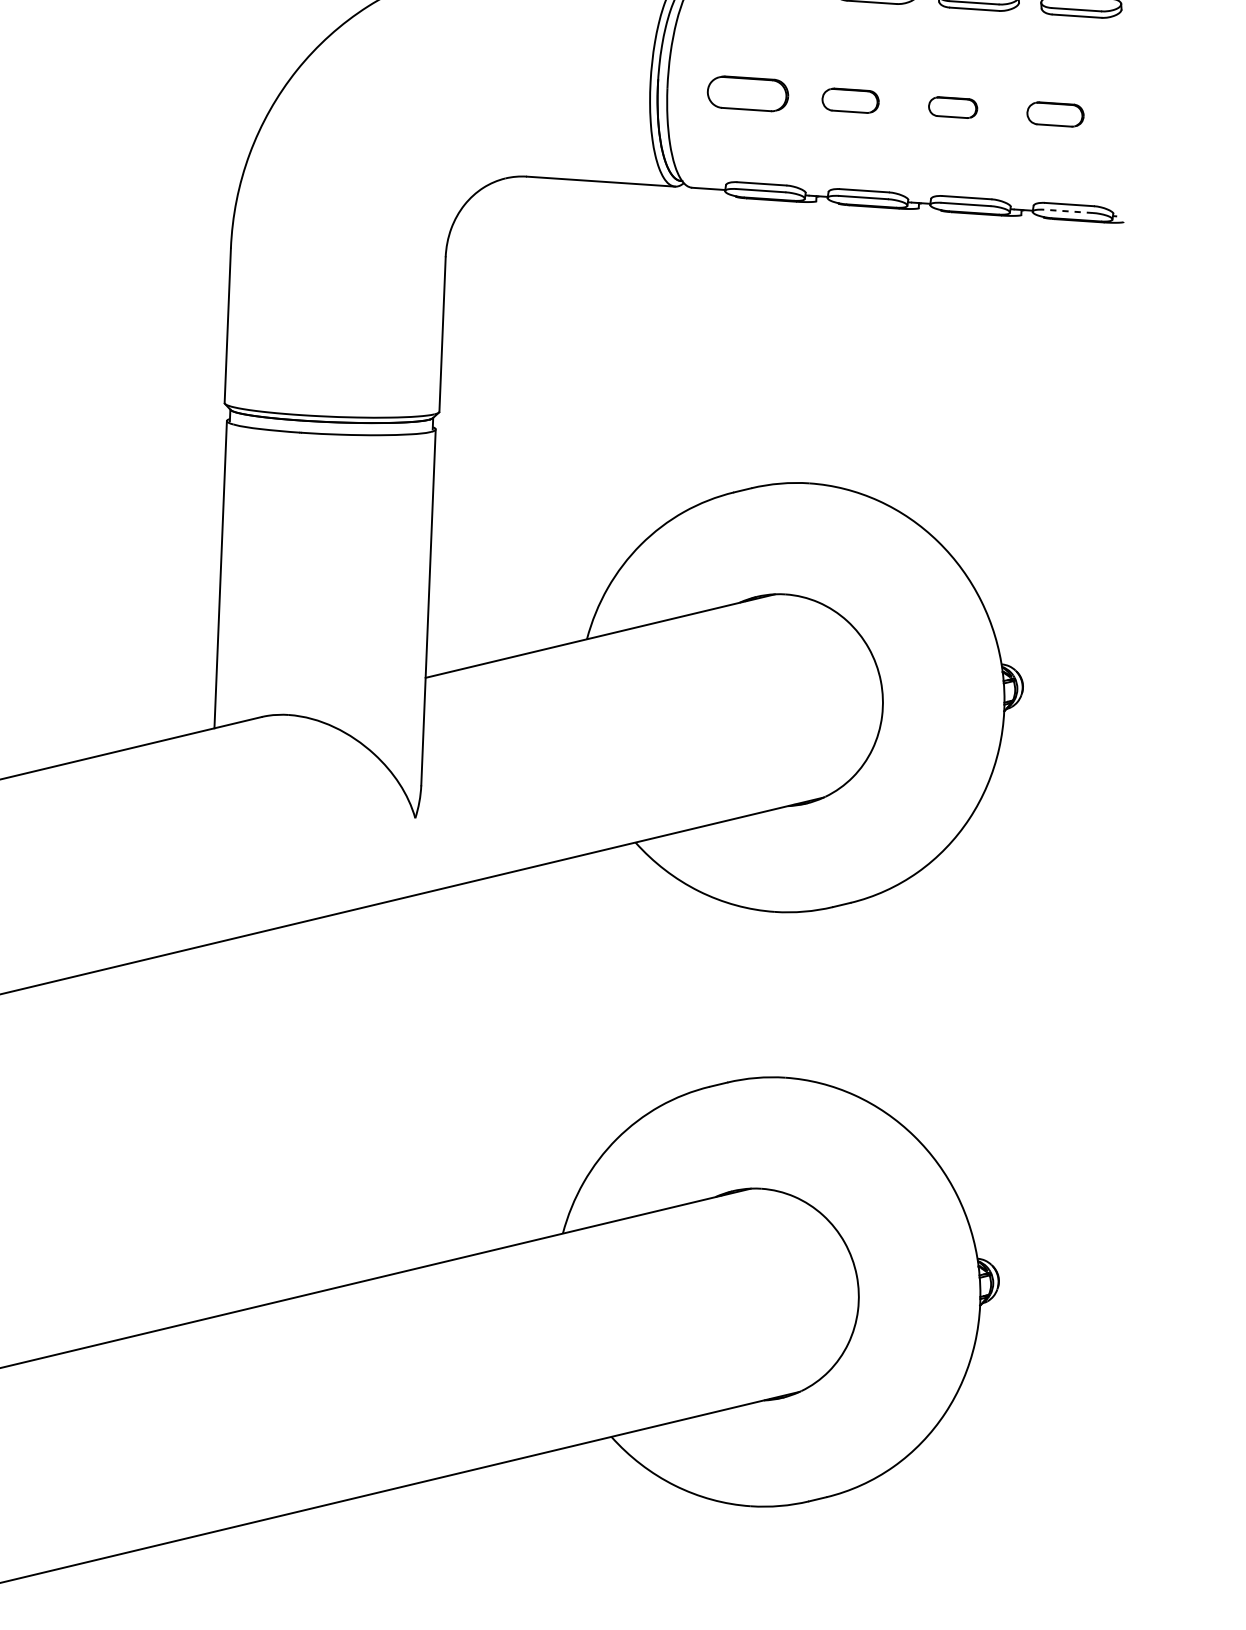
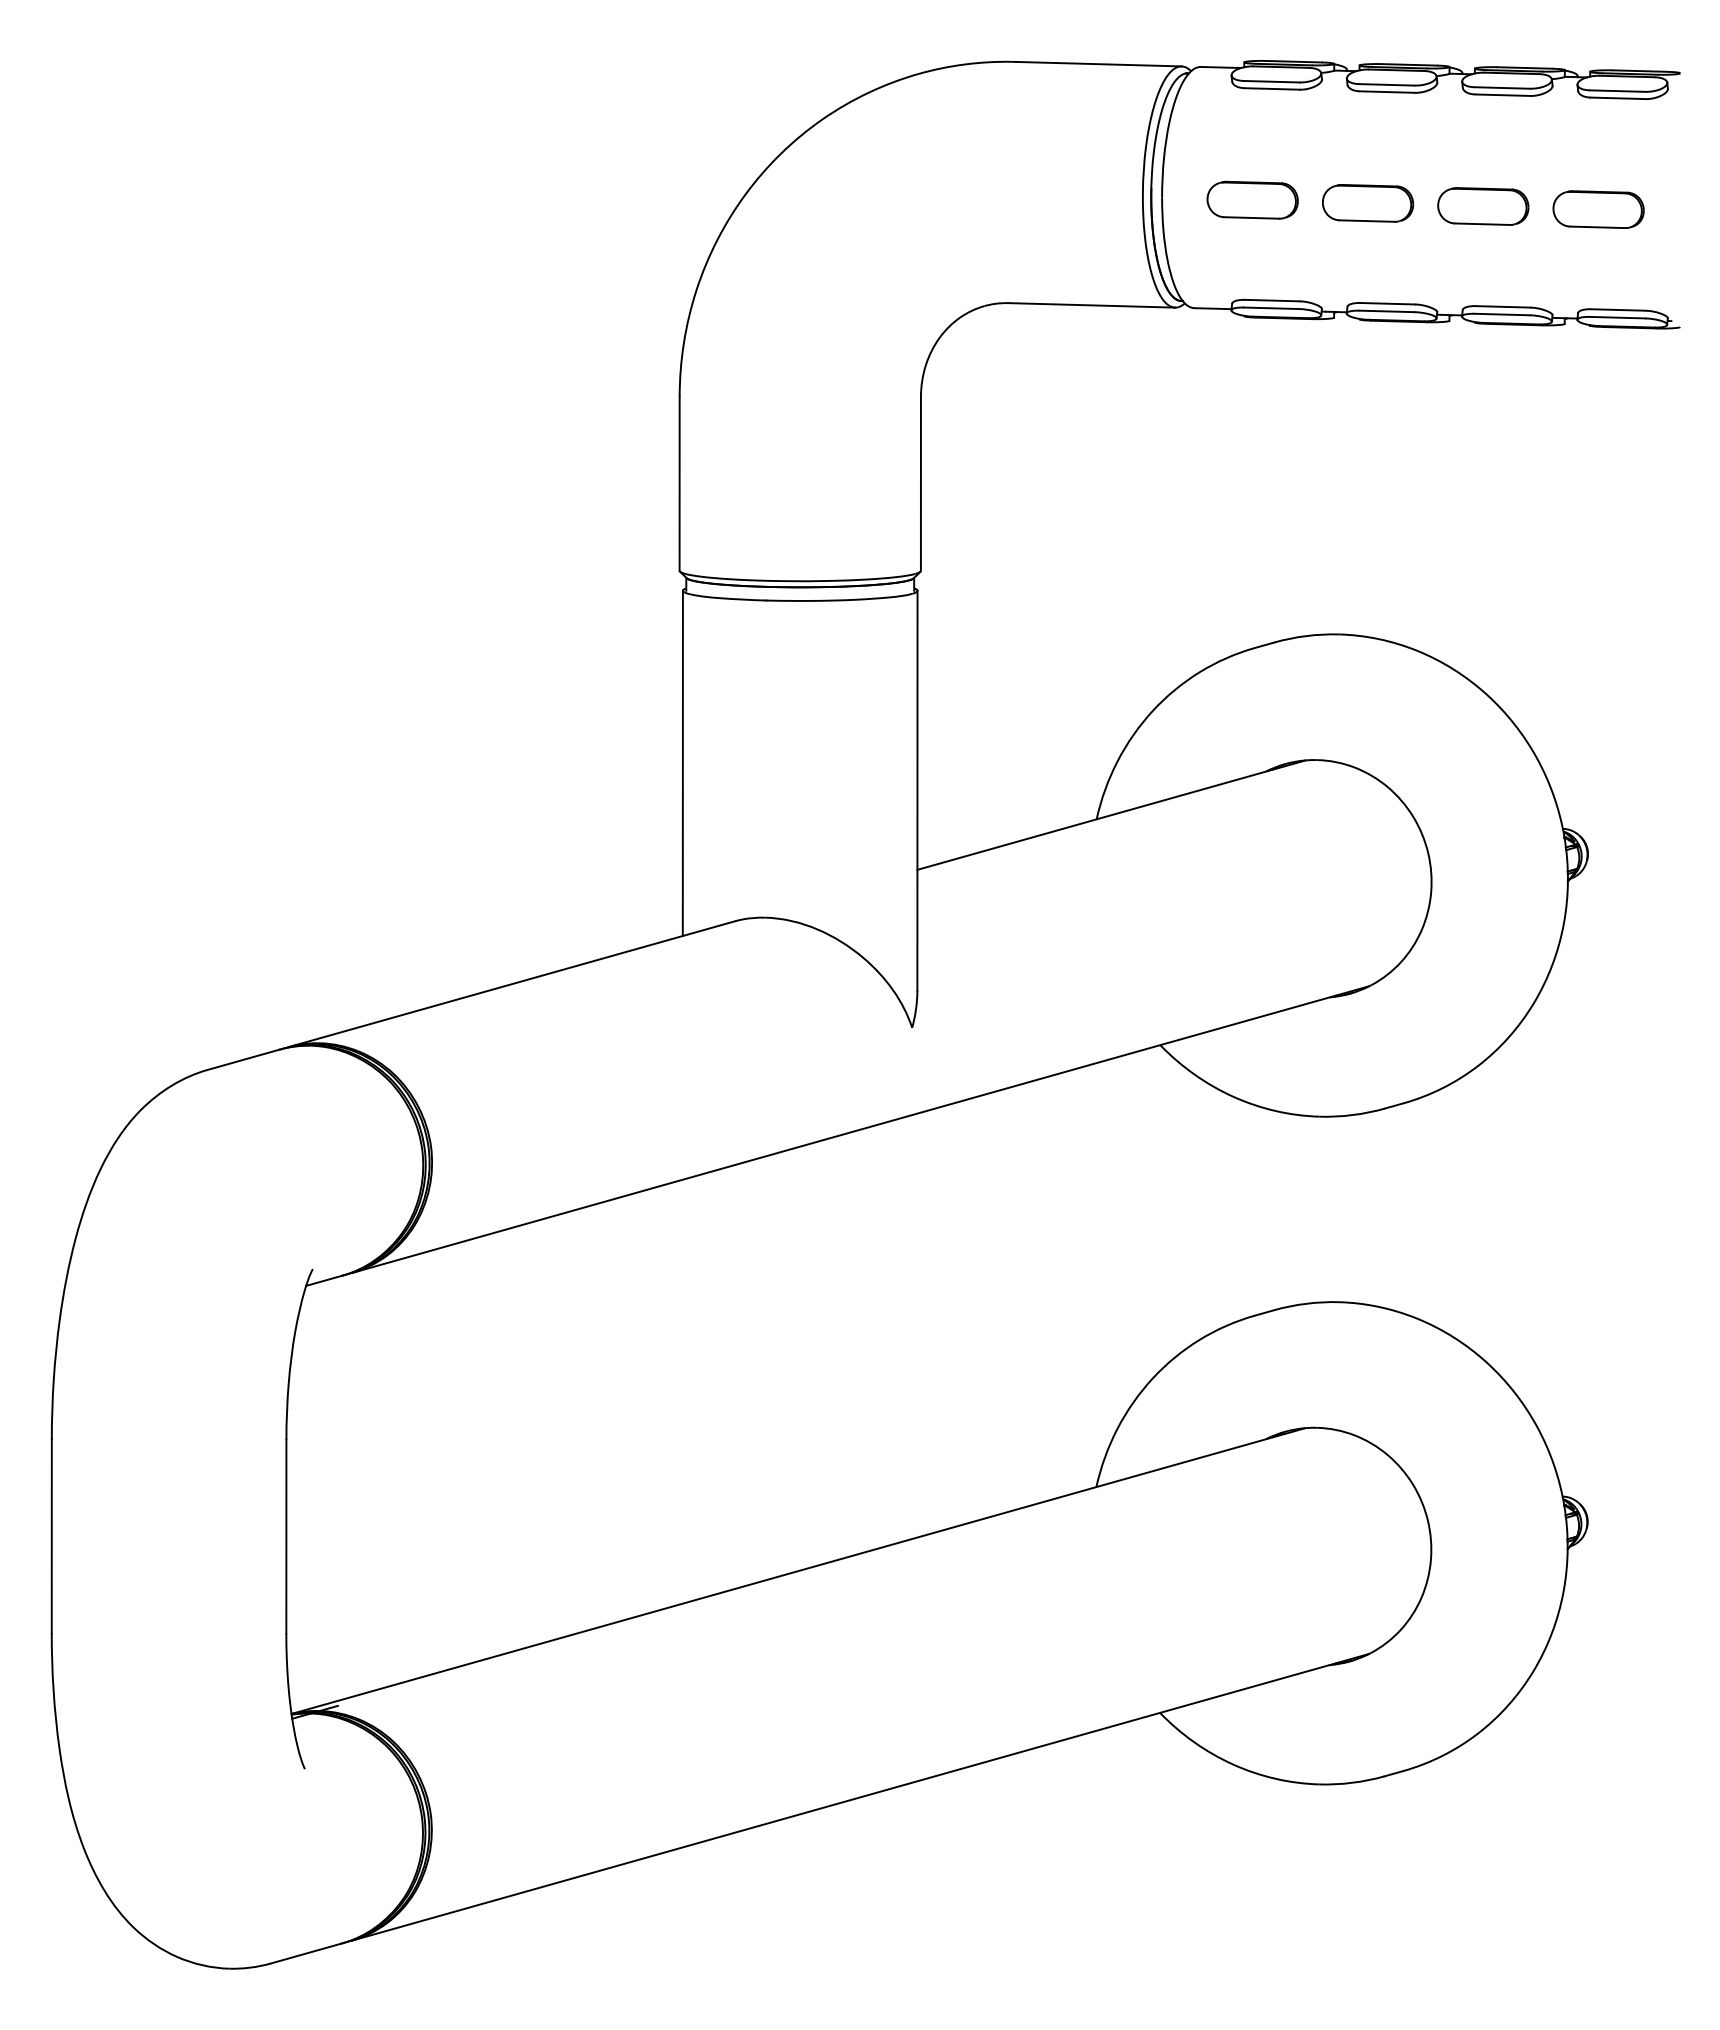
part: (850, 100) -> (1368, 203), size x1.43
part: (953, 107) -> (1483, 206), size x1.67
part: (1055, 114) -> (1598, 209), size x1.43
line: (1068, 211) -> (1617, 317), dashed -> solid

